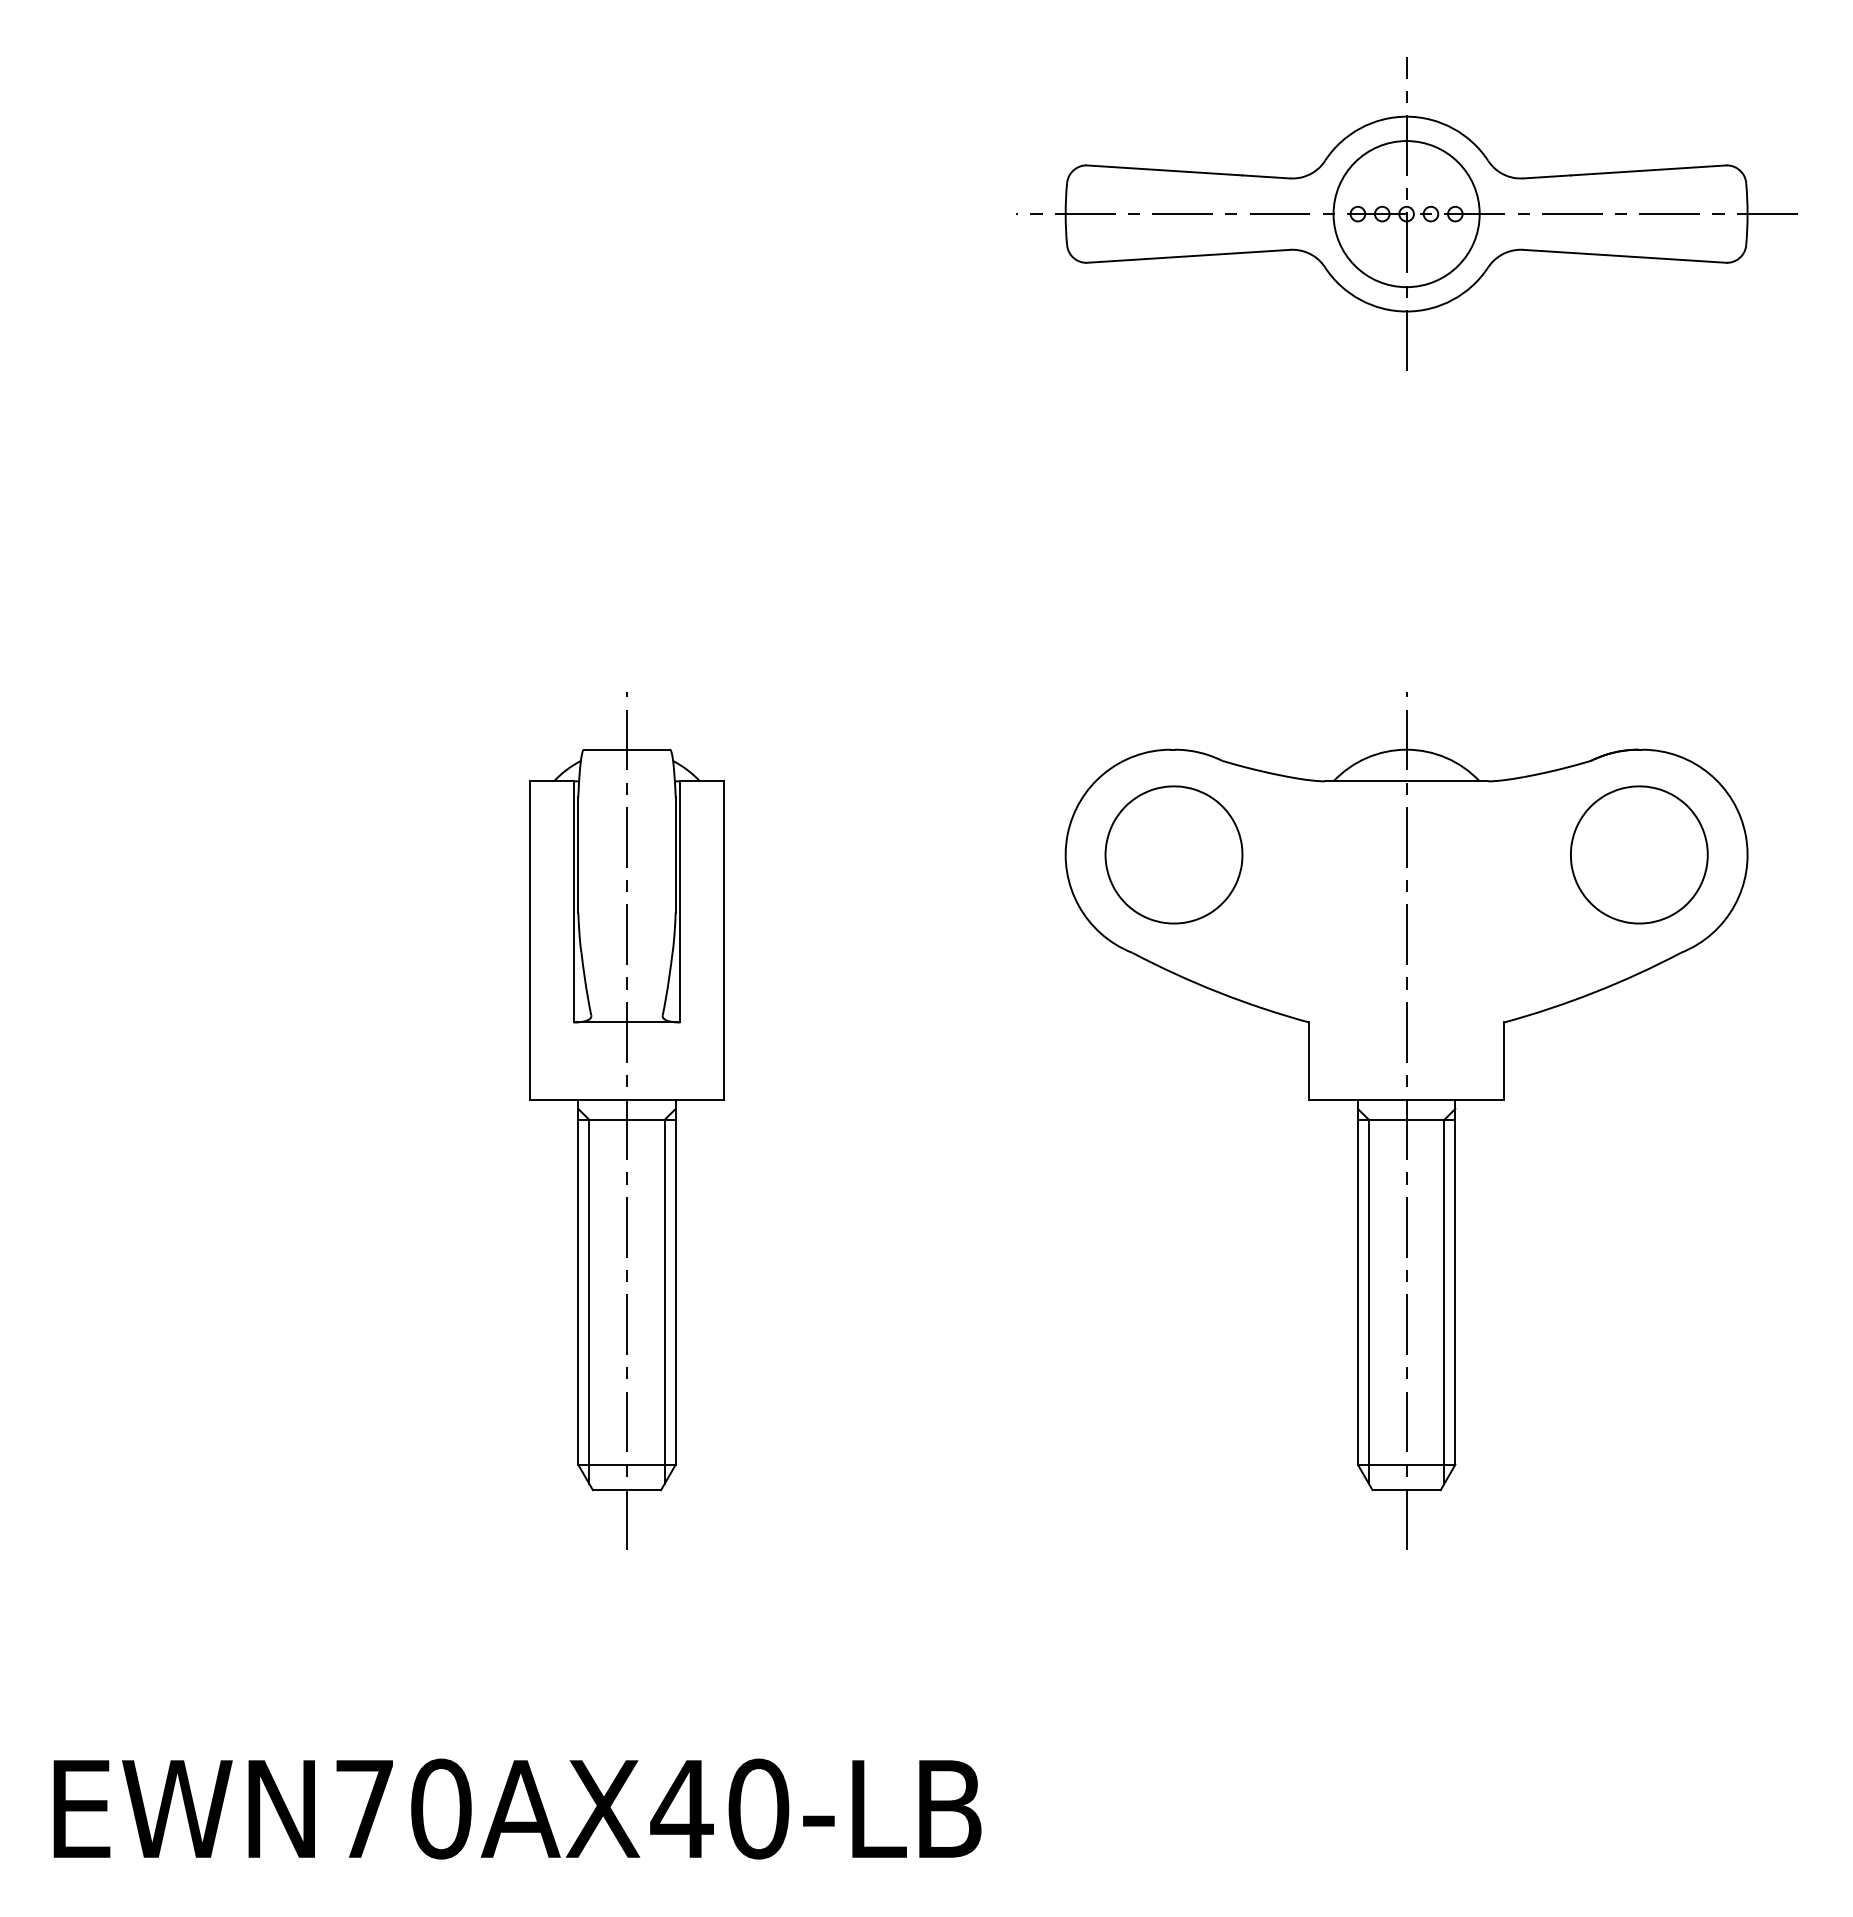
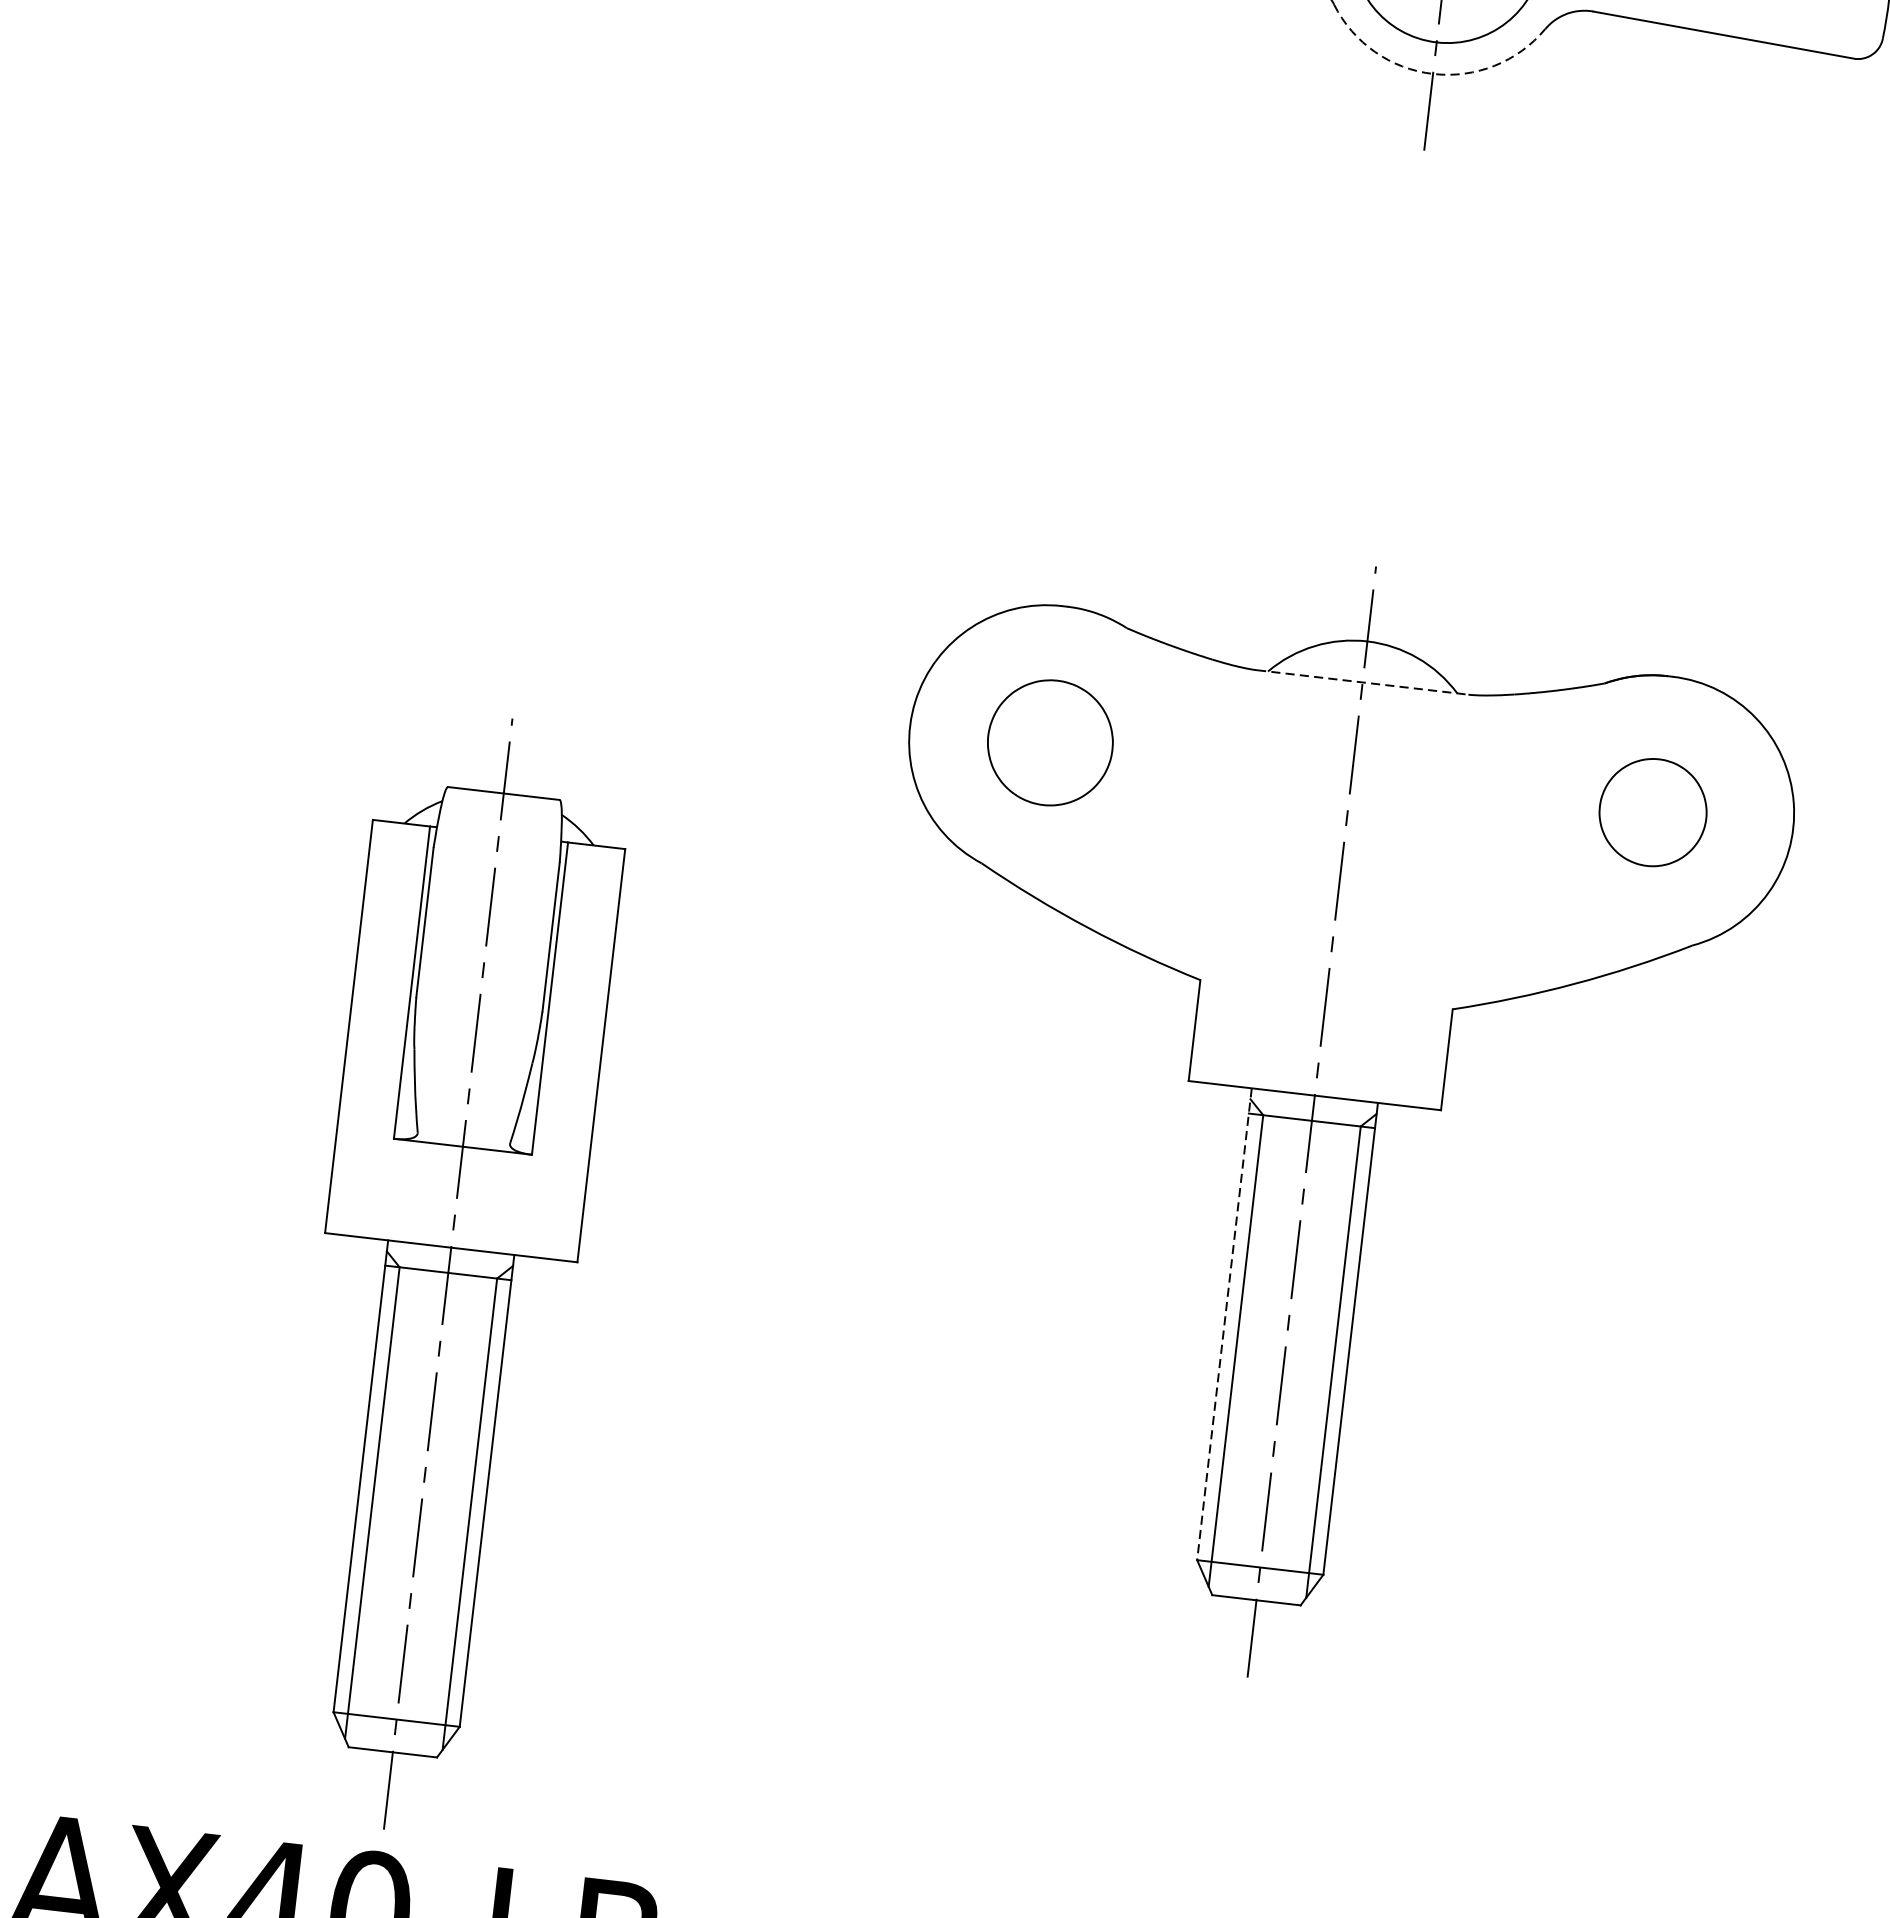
arc: (1406, 311) -> (1432, 73), solid -> dashed
line: (1406, 781) -> (1362, 682), solid -> dashed
part: (1173, 854) -> (1049, 742), size x0.7
part: (1639, 854) -> (1653, 812), size x0.6
part: (626, 1120) -> (447, 1273), moved
line: (1357, 1283) -> (1223, 1325), solid -> dashed

